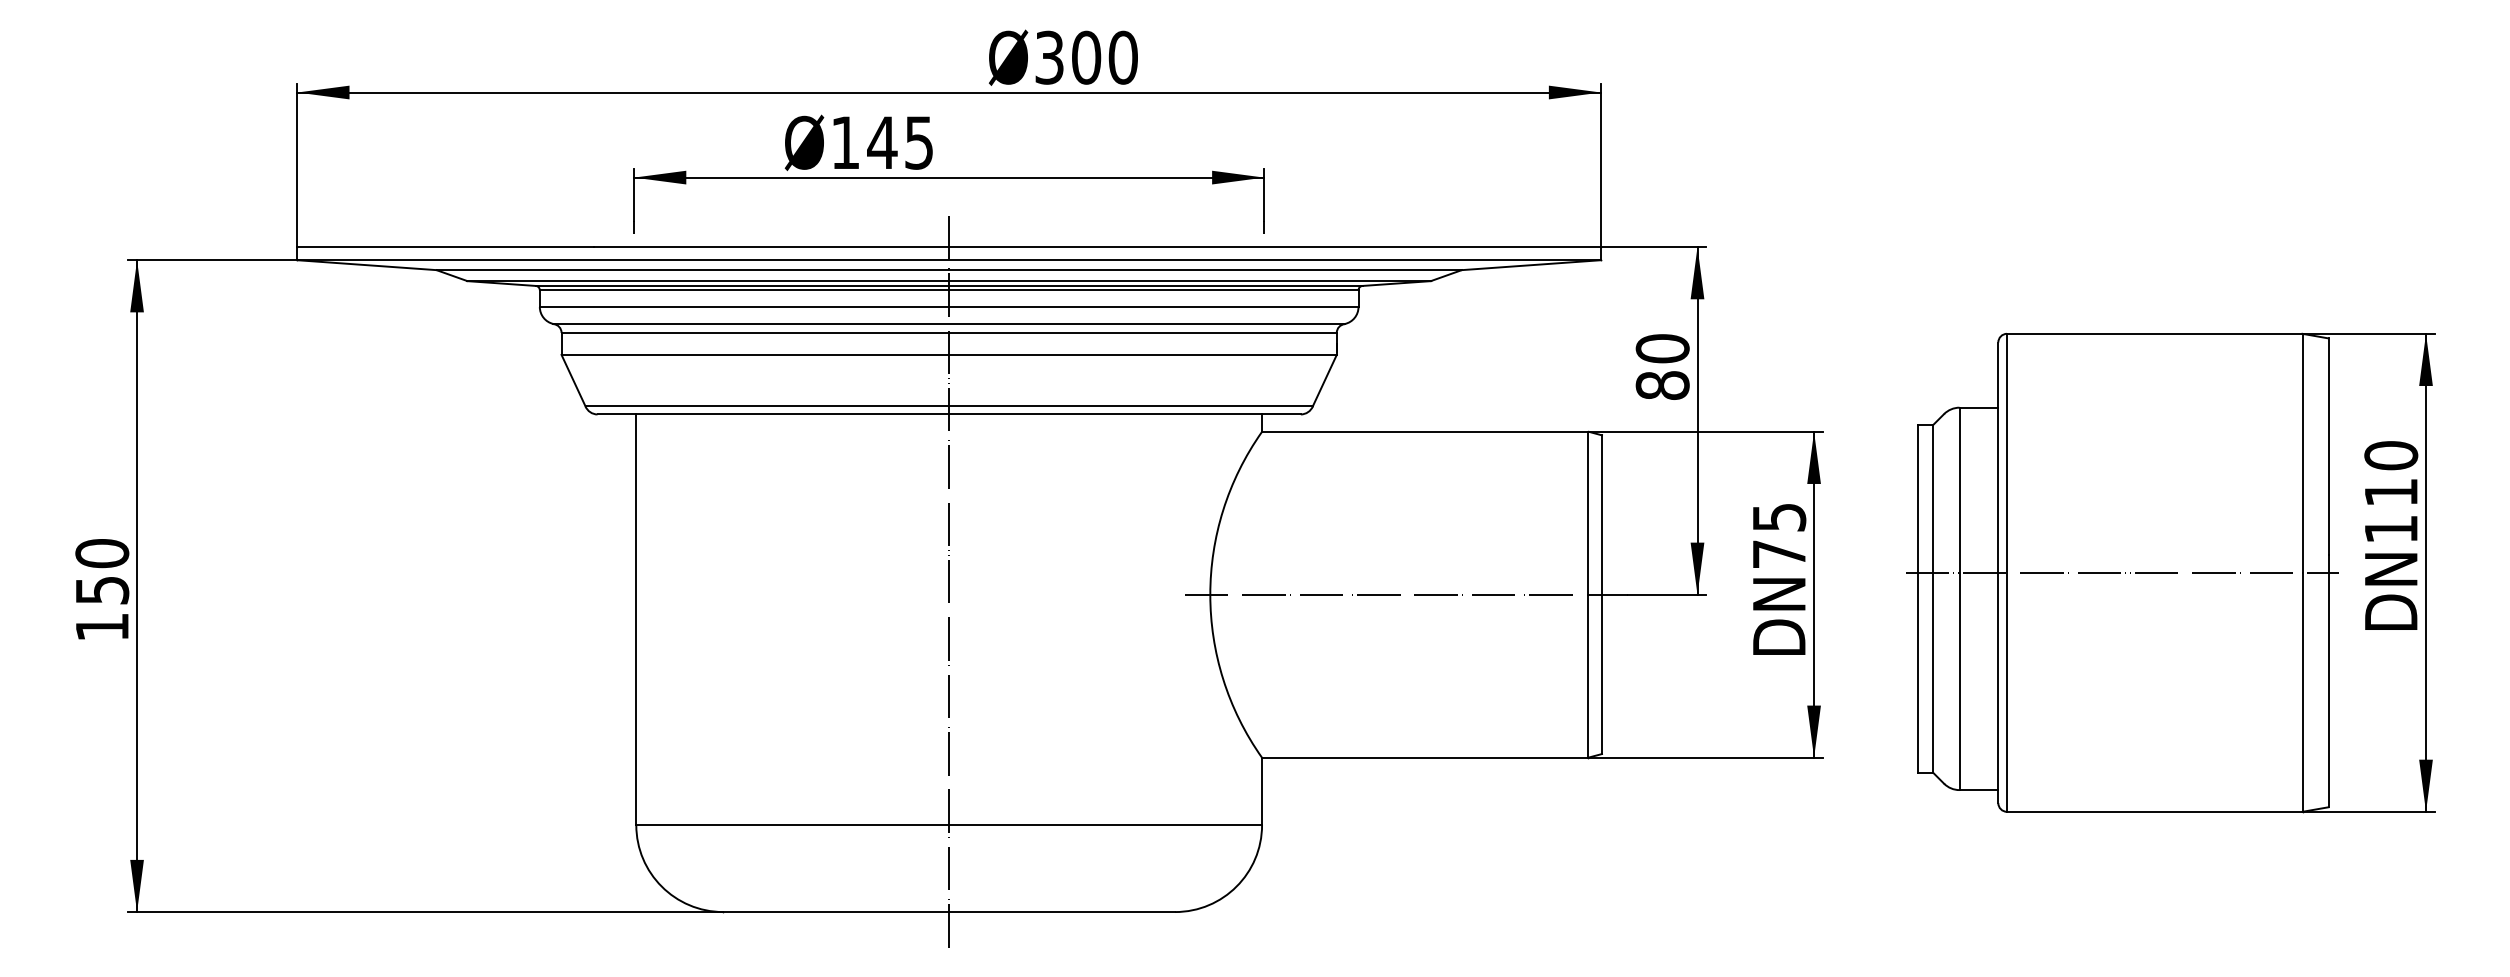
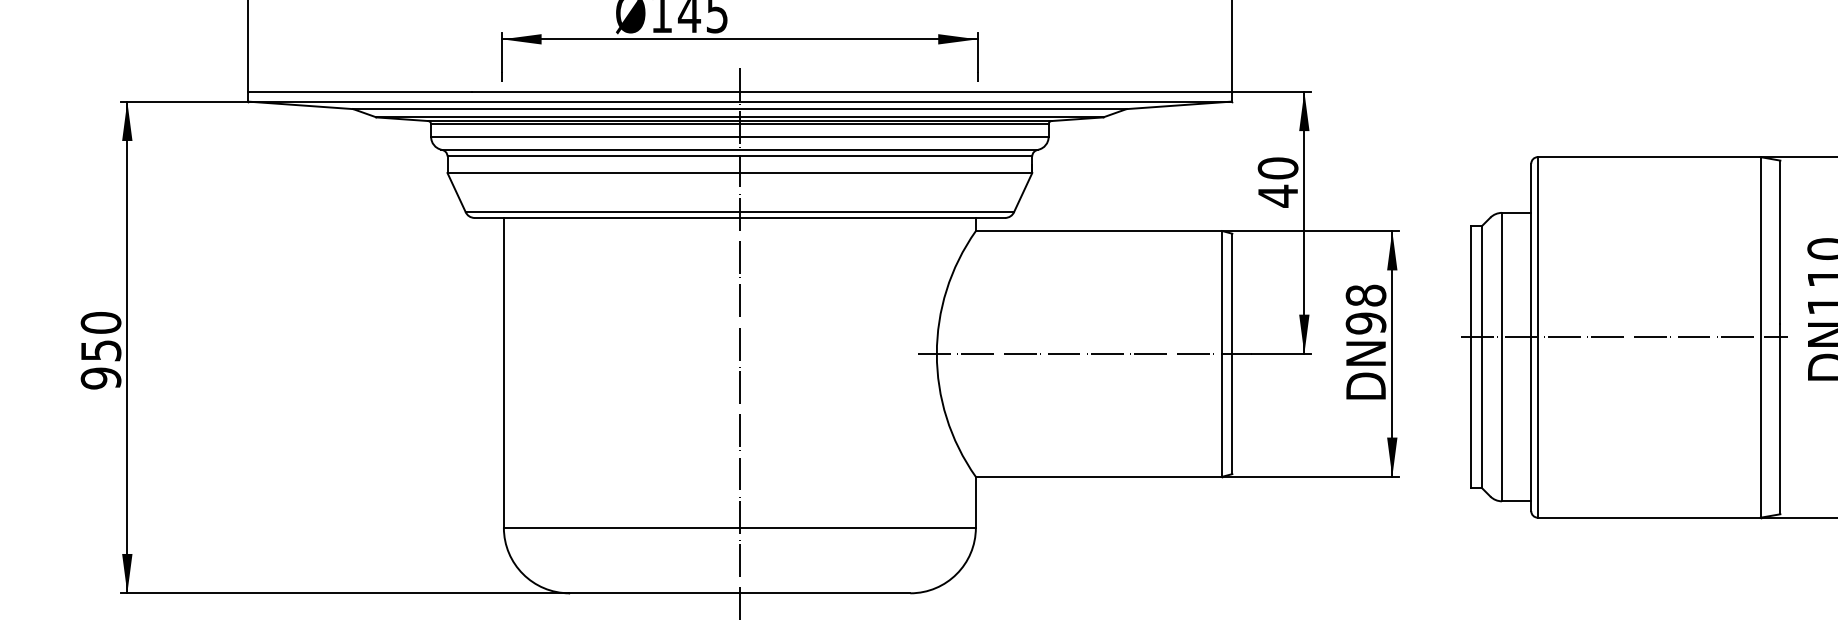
text: (1662, 385) -> (1277, 196), 80 -> 40
text: (1779, 535) -> (1366, 309), 75 -> 98
text: (102, 626) -> (101, 377), 150 -> 950

